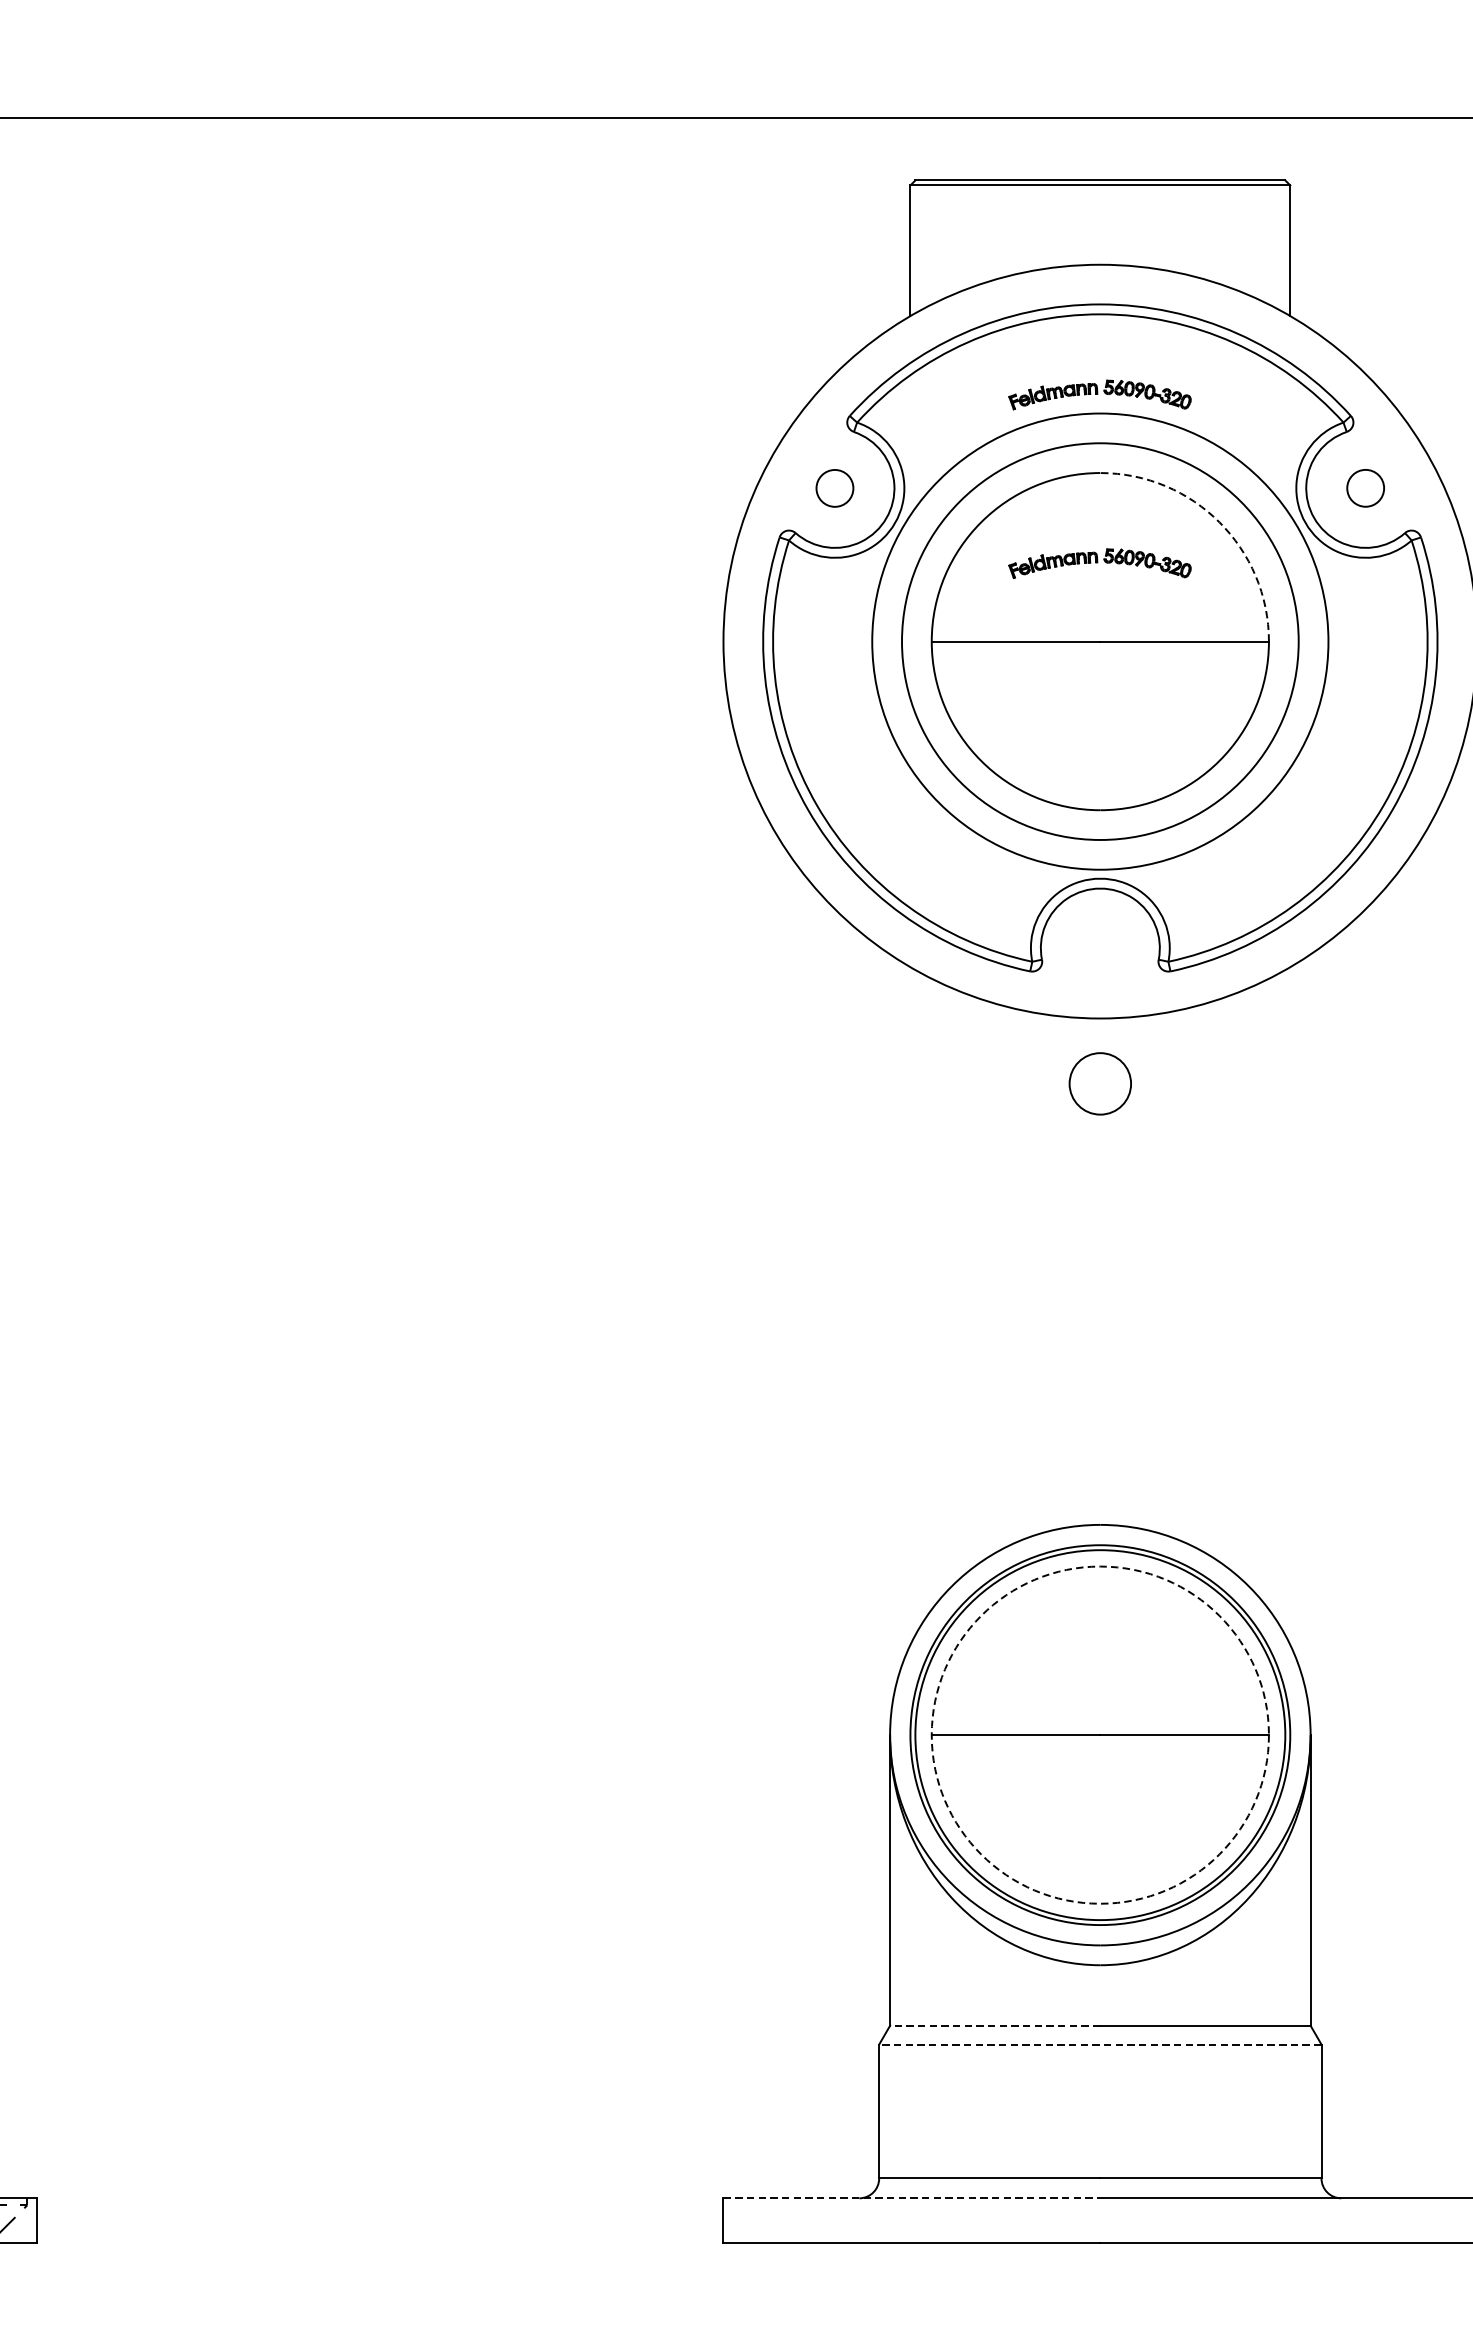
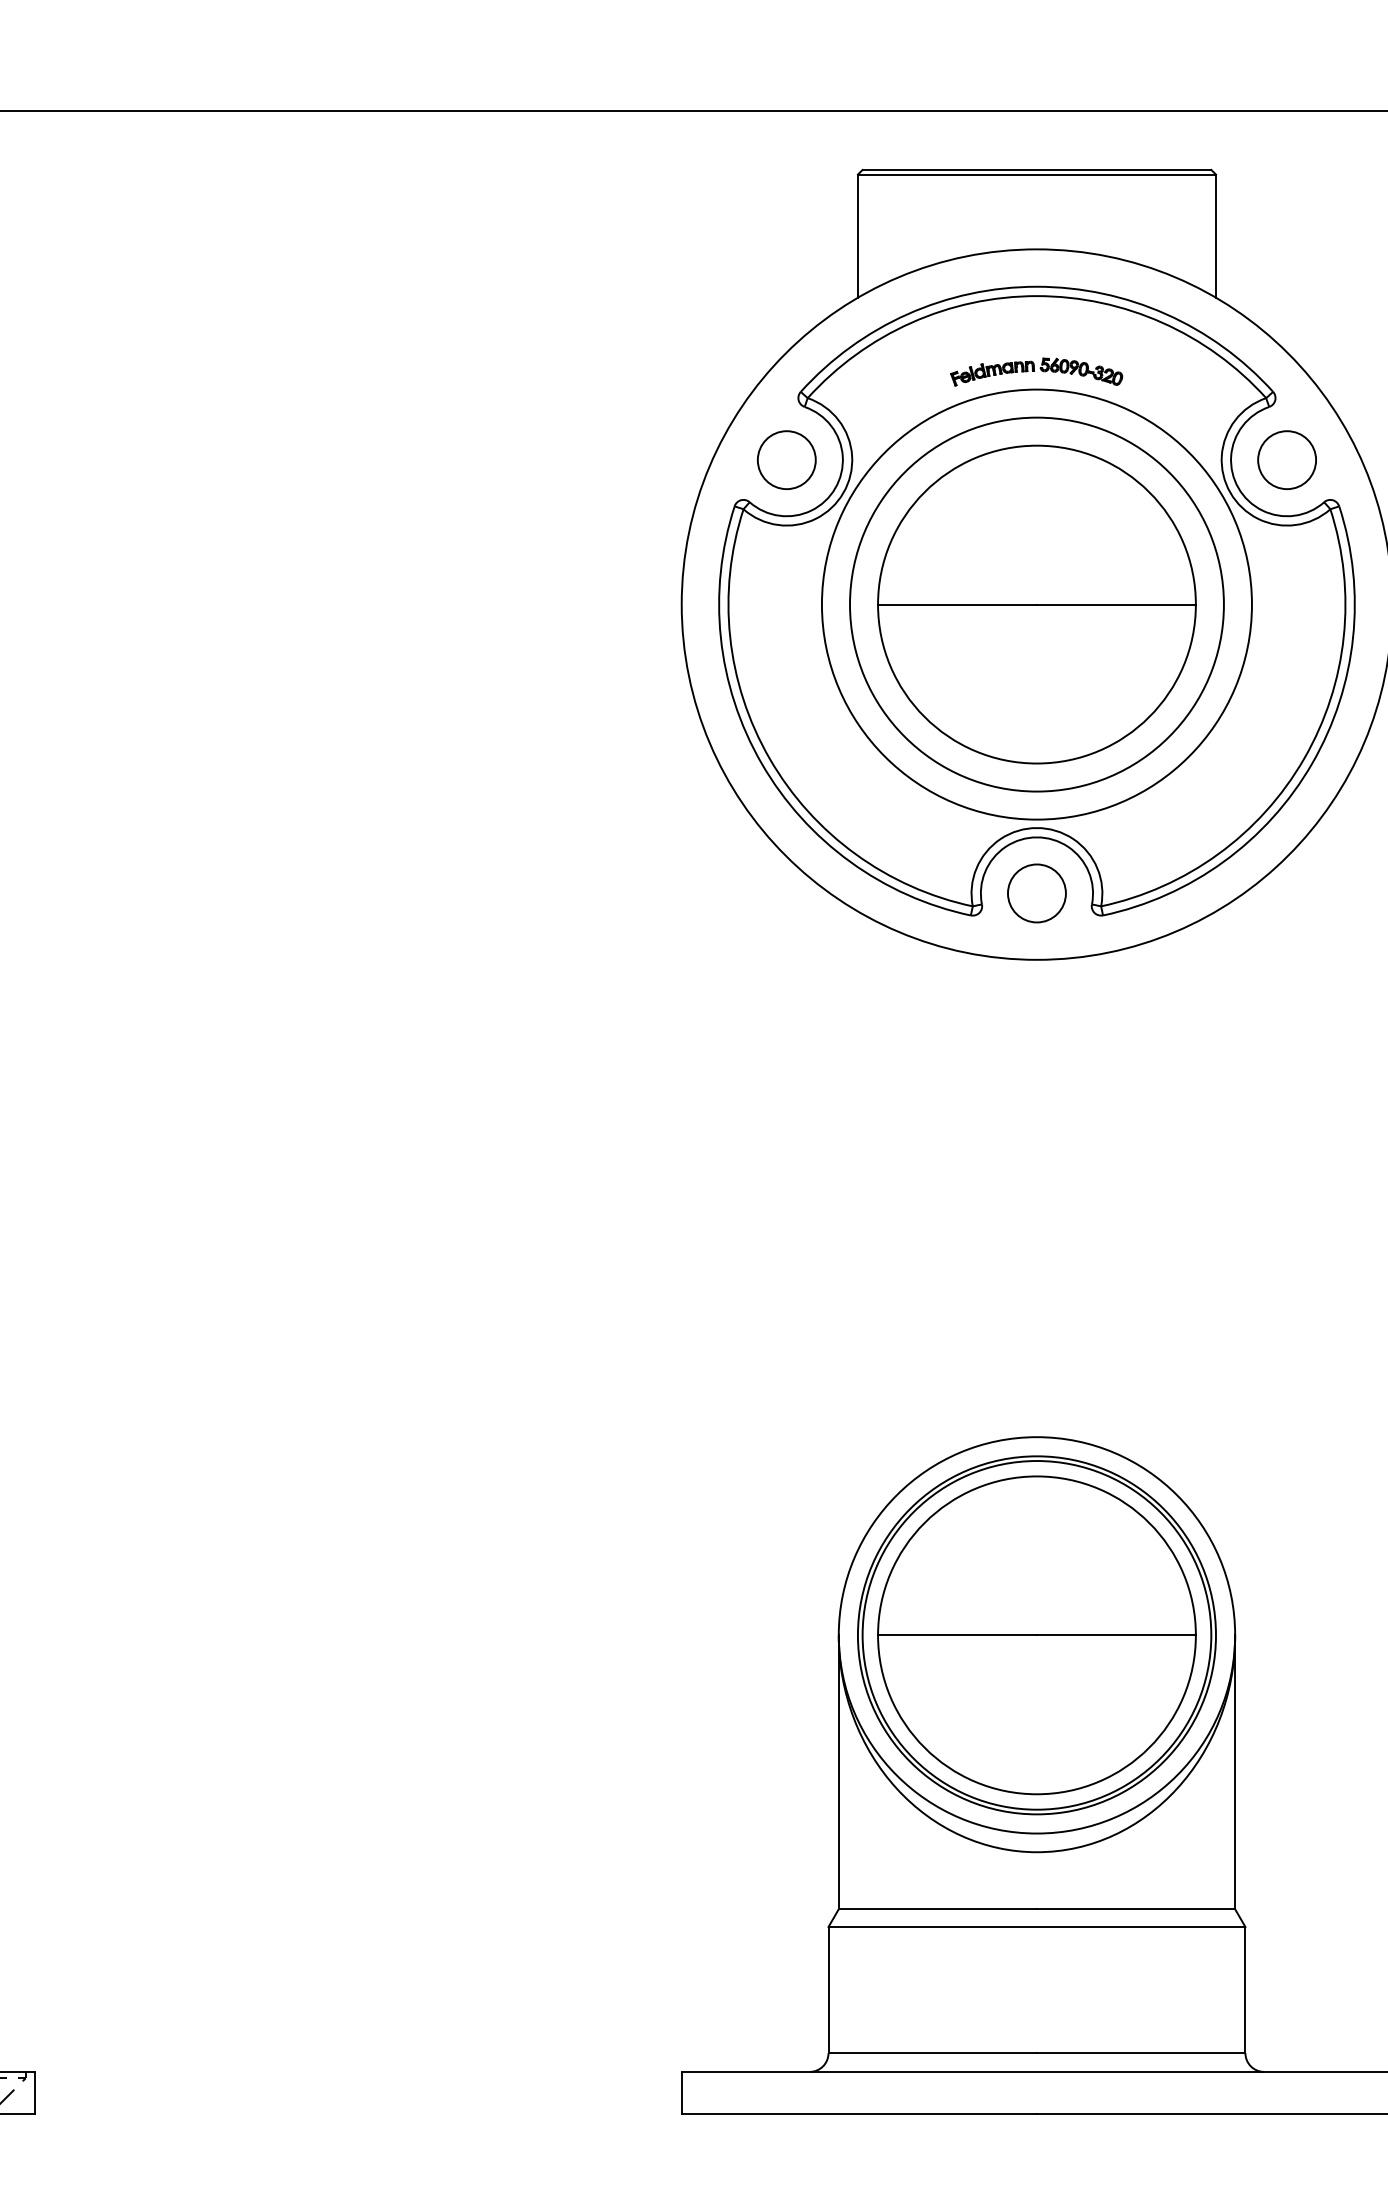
circle: (1365, 487) -> (1286, 459), size x1.67
circle: (834, 488) -> (786, 460), size x1.67
arc: (1219, 522) -> (1149, 492), dashed -> solid
part: (1099, 563) -> (1036, 530), removed
circle: (1099, 1083) -> (1036, 893), moved
circle: (1099, 1735) -> (1036, 1635), dashed -> solid
line: (994, 2025) -> (937, 1909), dashed -> solid
line: (1099, 2045) -> (1036, 1927), dashed -> solid
line: (912, 2197) -> (859, 2071), dashed -> solid

